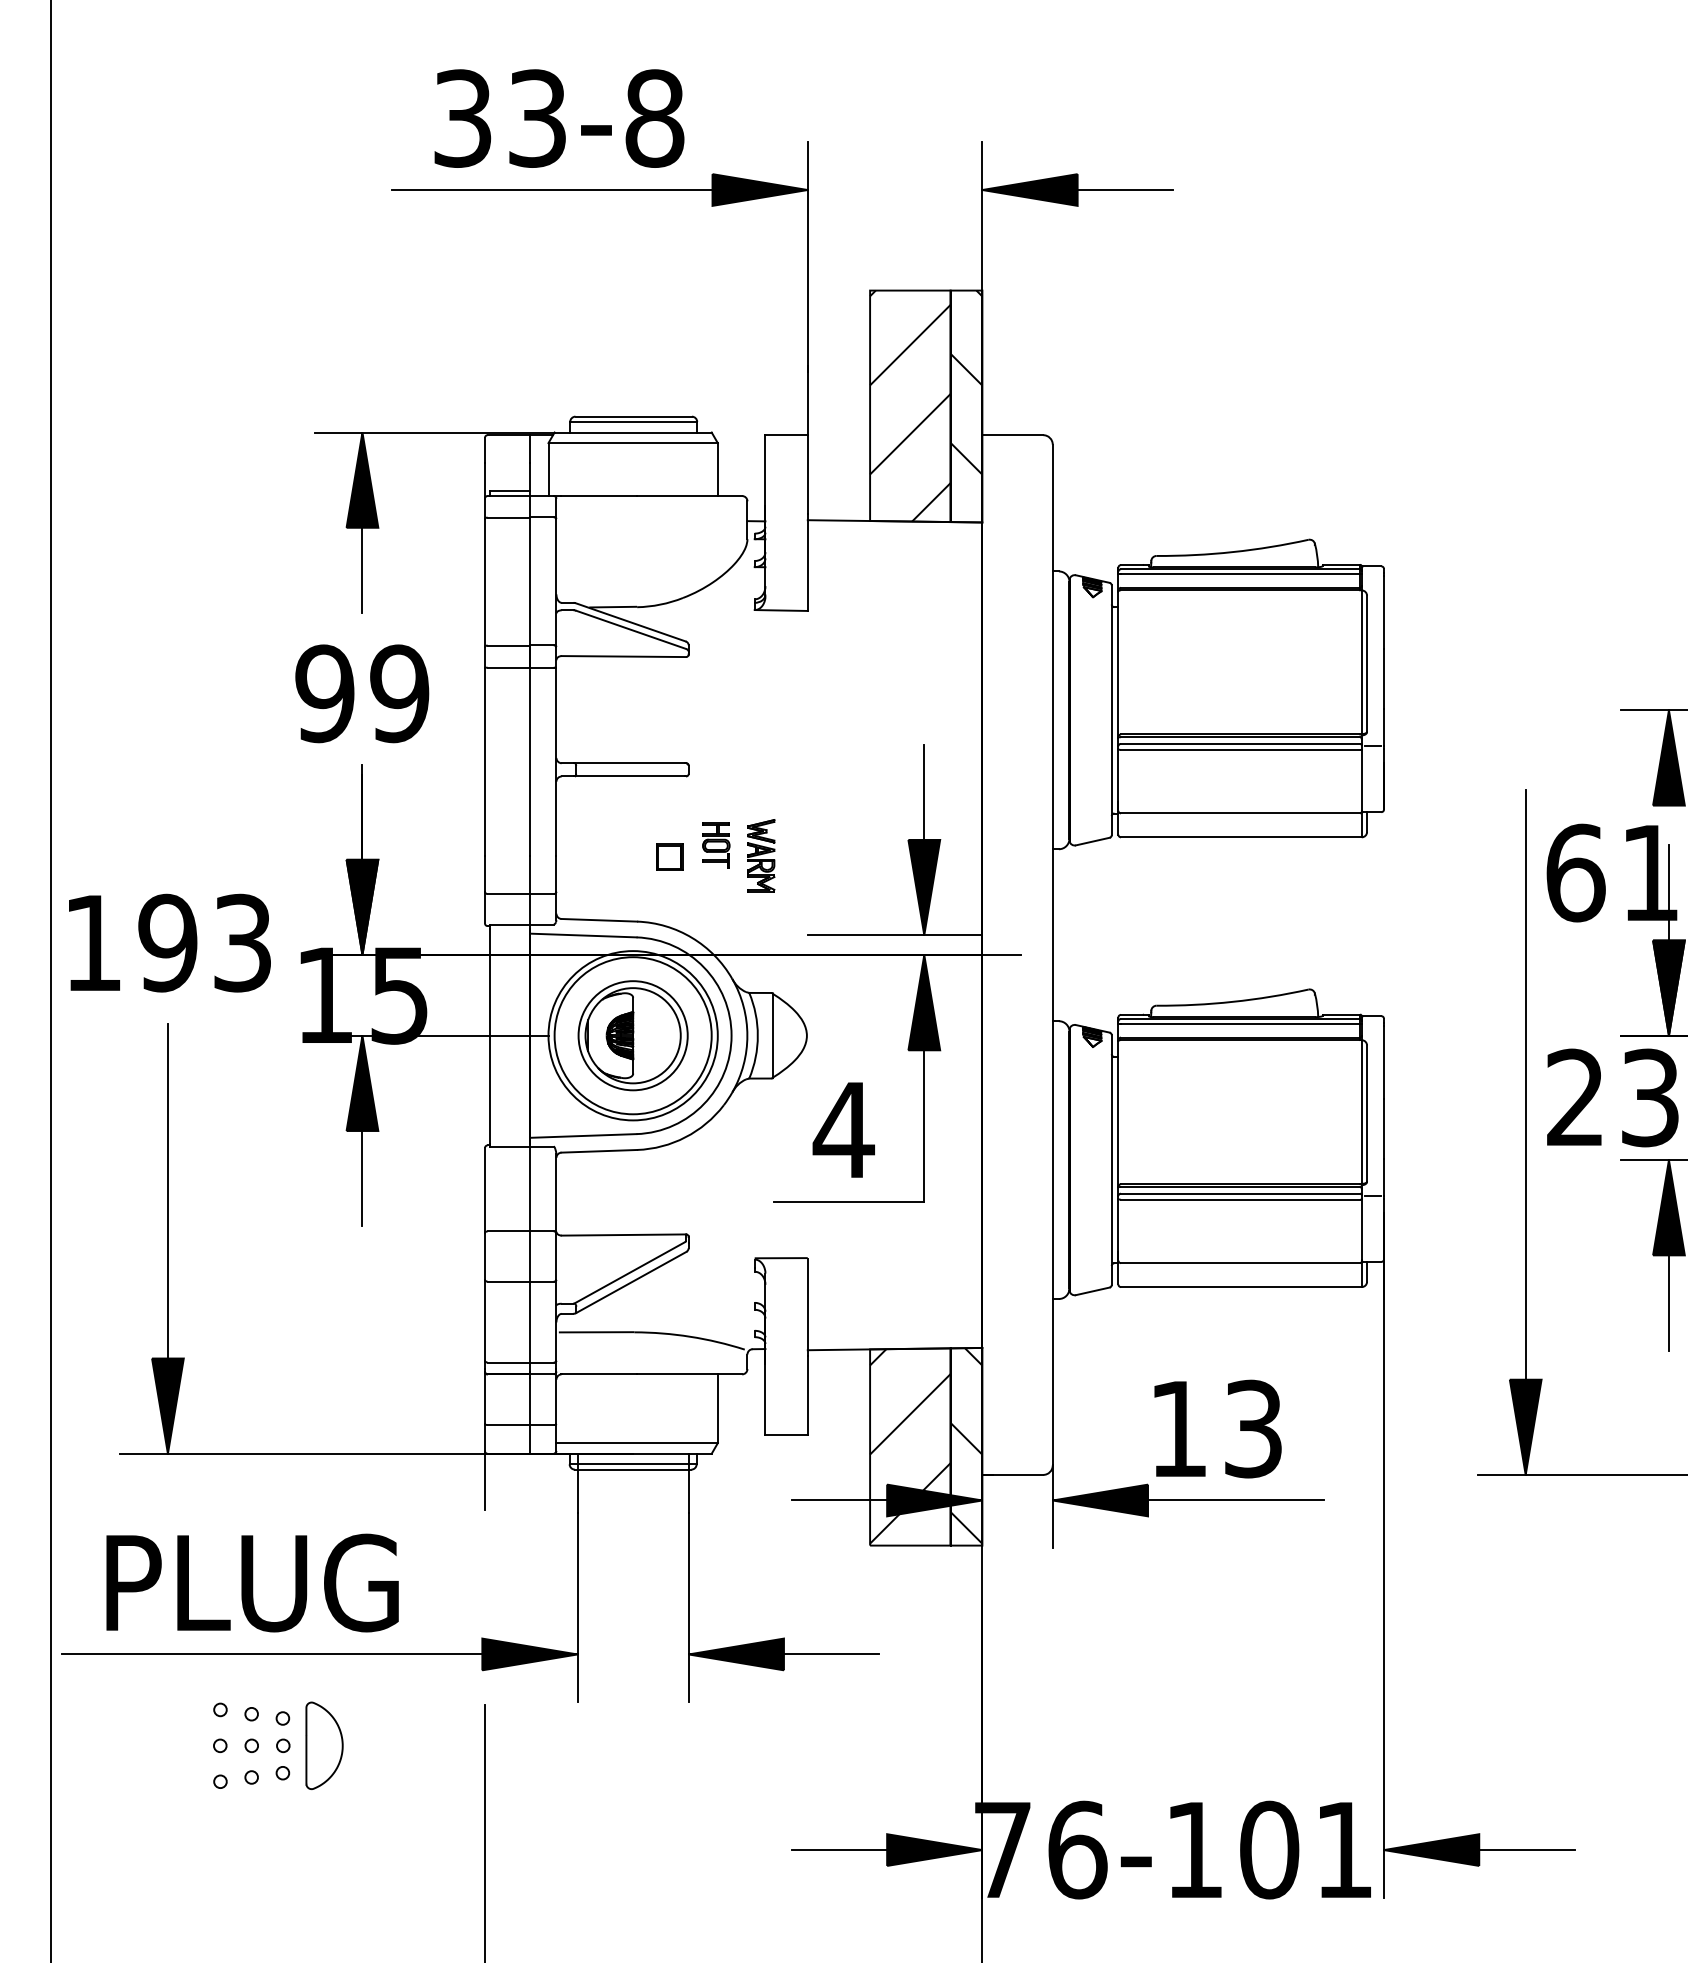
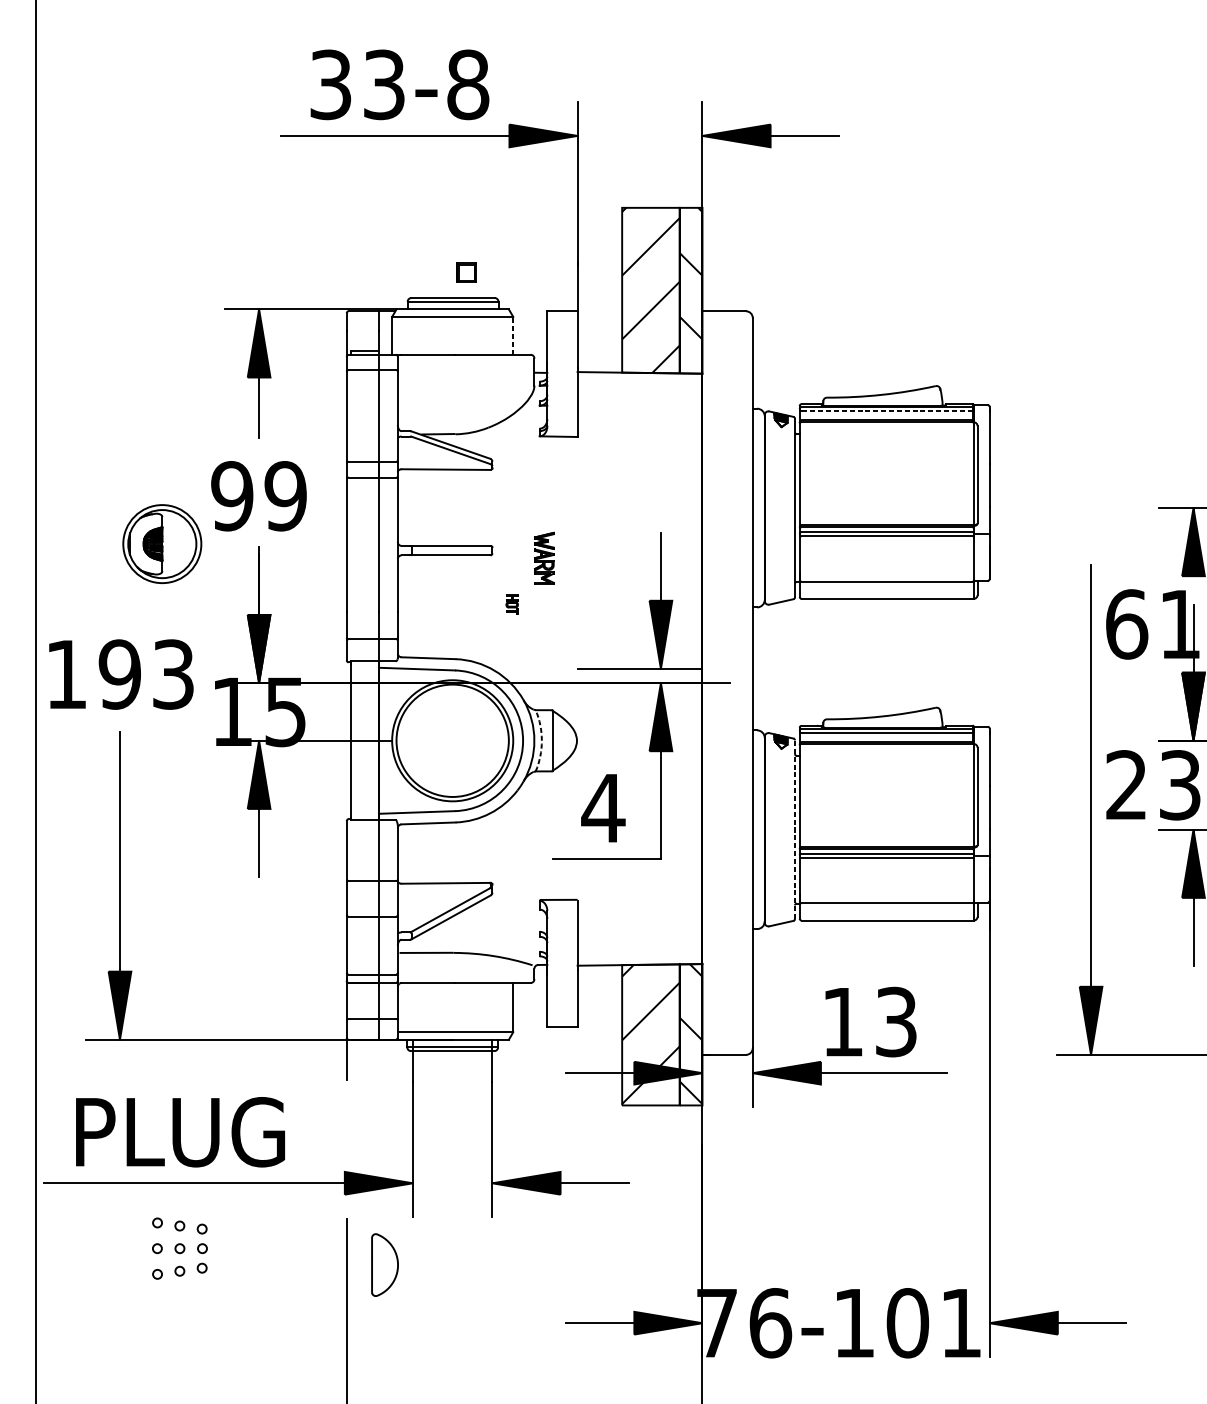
line: (717, 469) -> (513, 335), solid -> dashed
line: (1240, 574) -> (887, 410), solid -> dashed
part: (716, 845) -> (512, 604), size x0.6
part: (761, 855) -> (544, 558), moved
part: (669, 856) -> (466, 272), moved
part: (632, 1035) -> (161, 543), moved
arc: (757, 1035) -> (541, 740), solid -> dashed
line: (1111, 1160) -> (794, 830), solid -> dashed
part: (324, 1745) -> (385, 1264), moved

